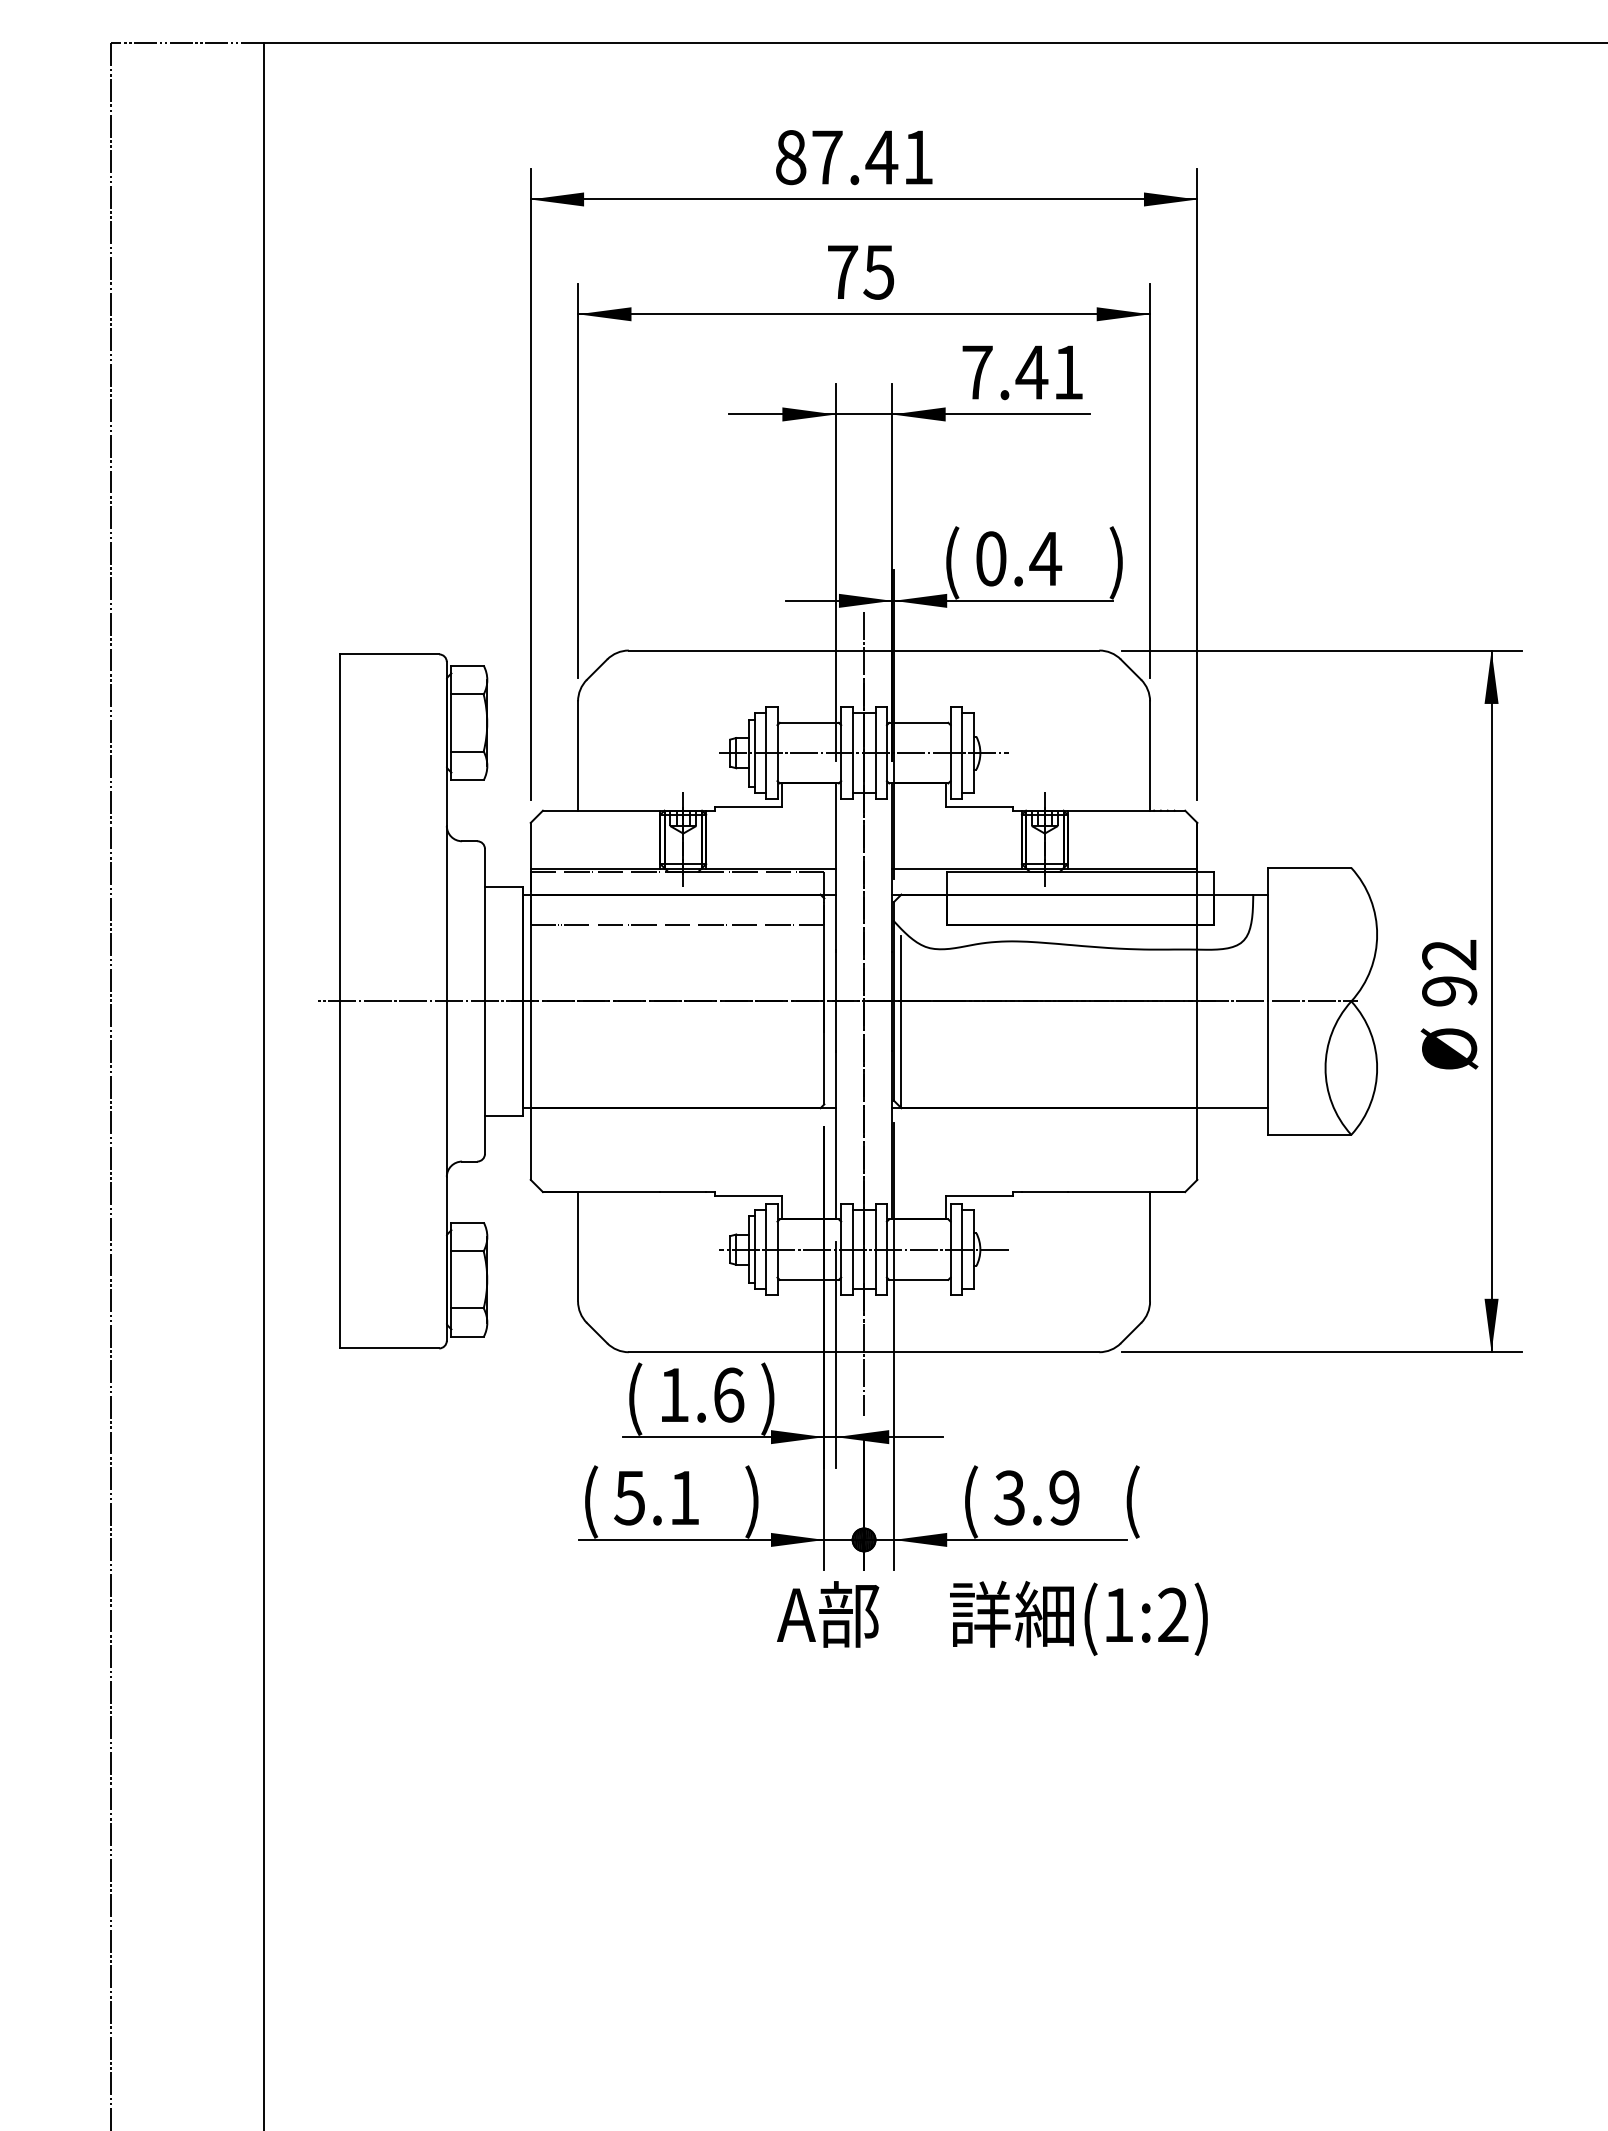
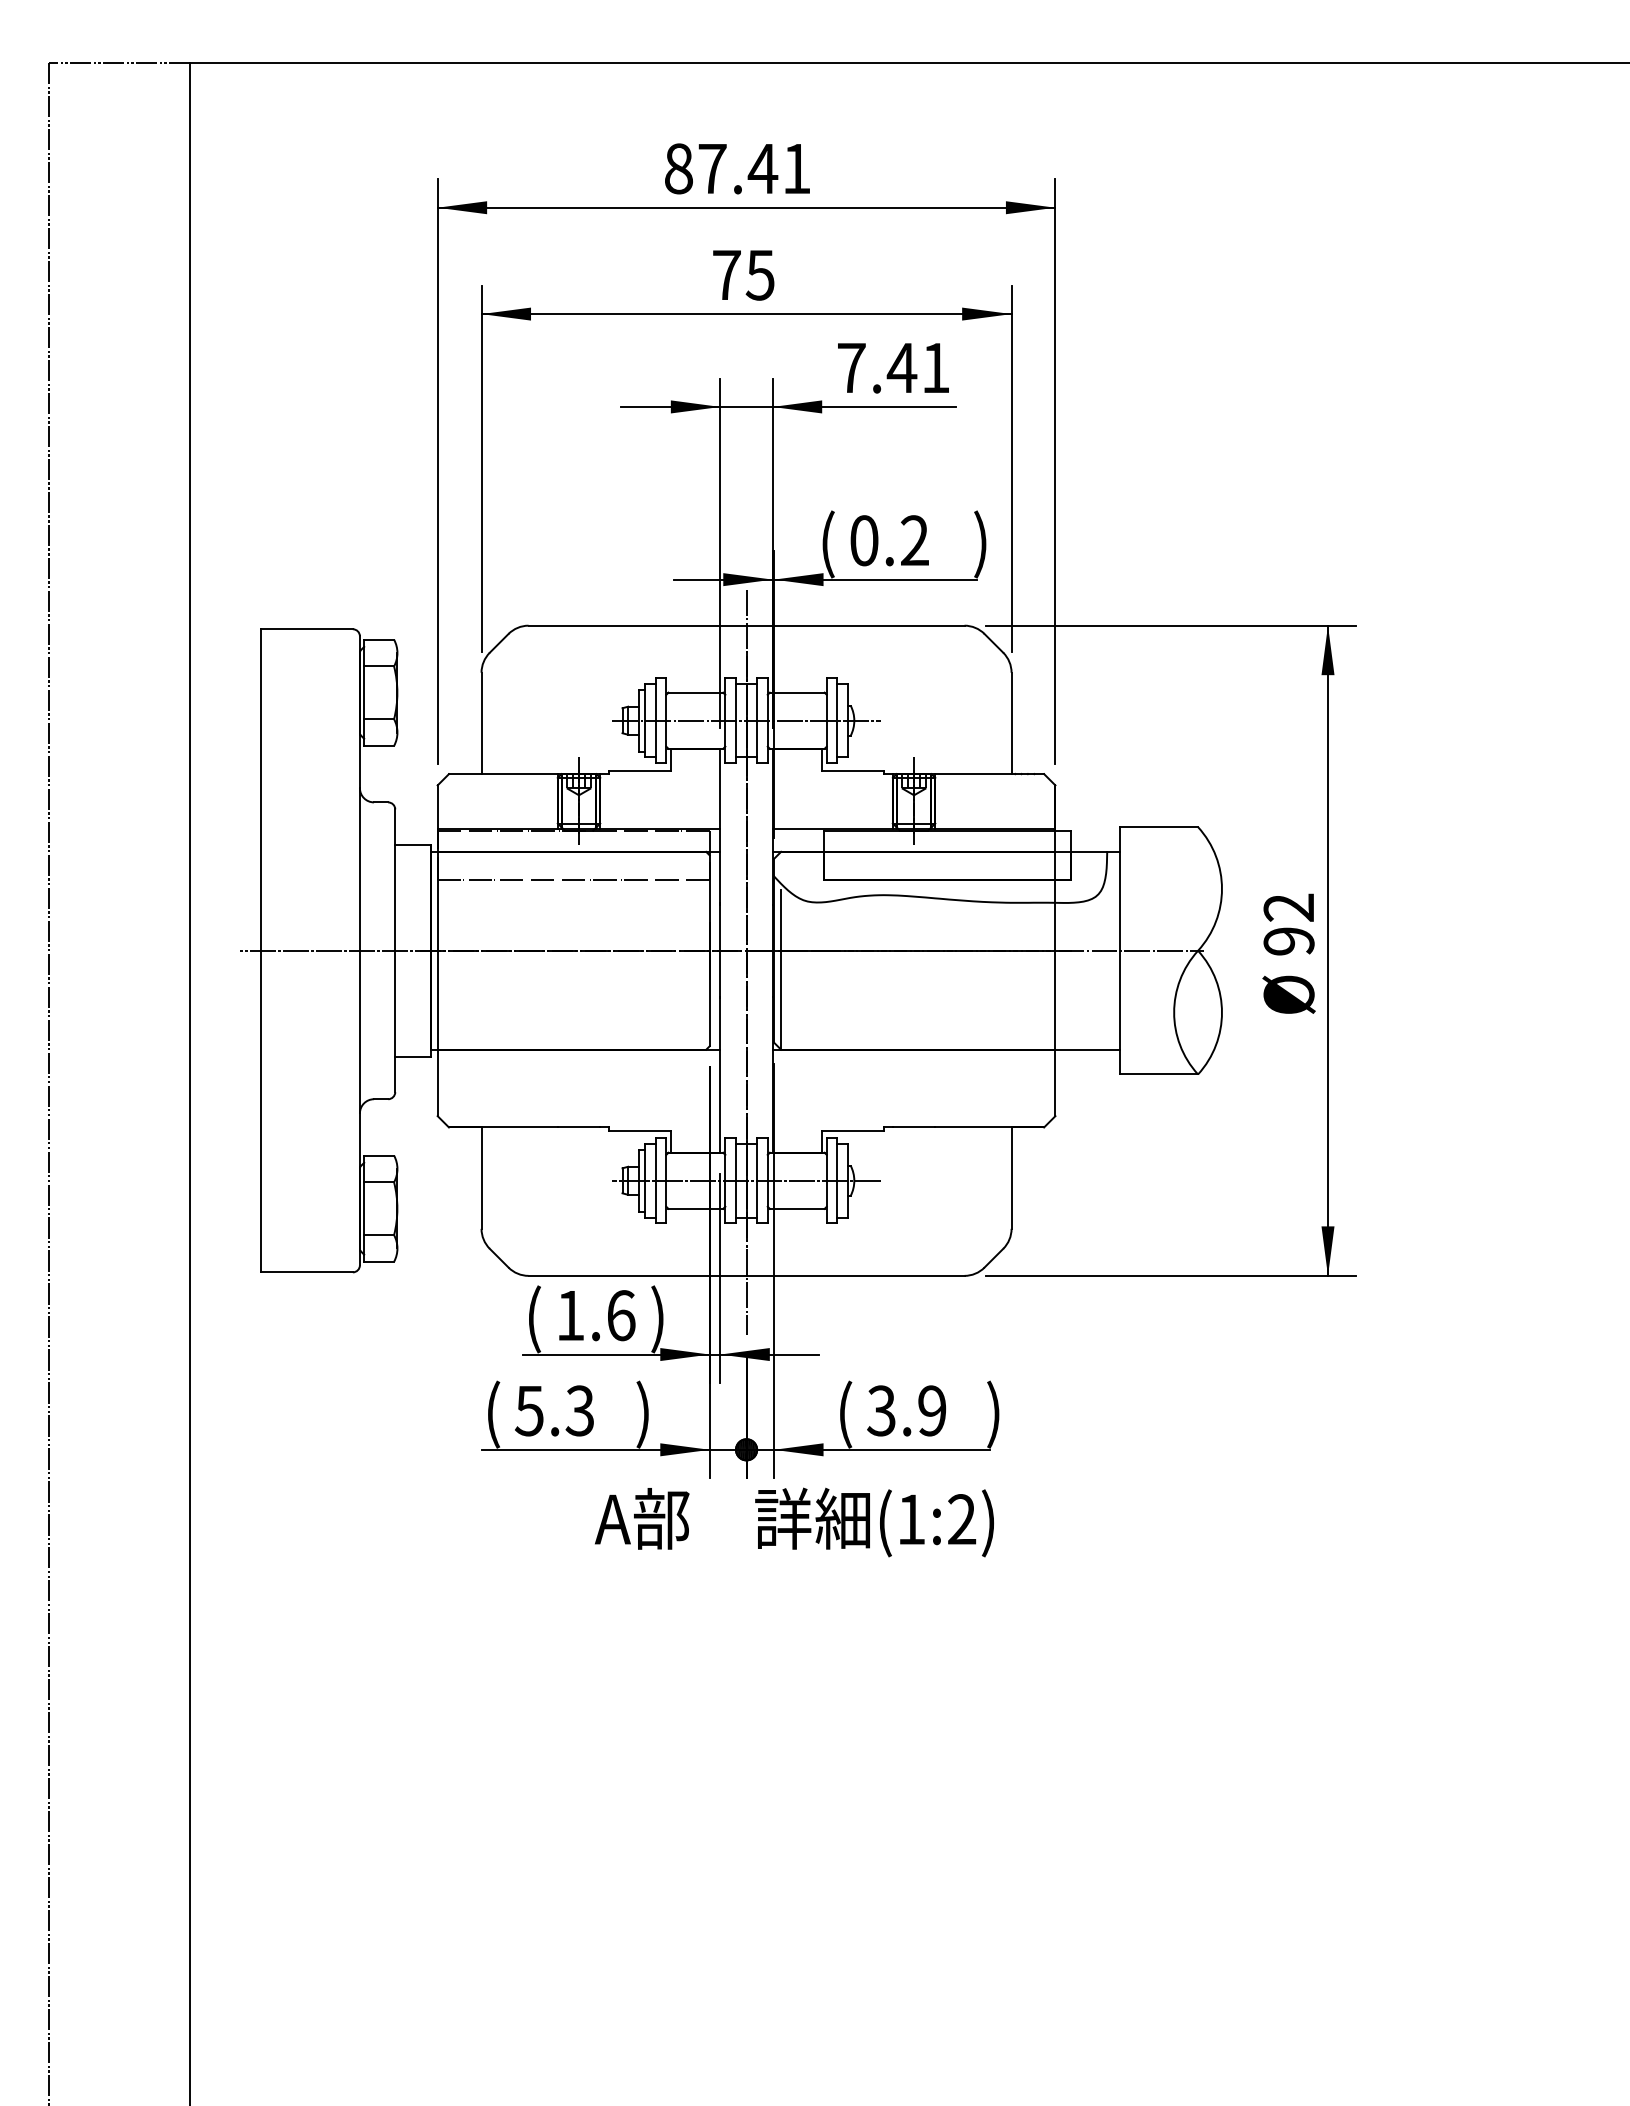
text: (1045, 558) -> (914, 540), 0.4 -> 0.2
text: (683, 1497) -> (579, 1410), 5.1 -> 5.3
text: (1131, 1501) -> (994, 1414), ( -> )
text: (992, 1618) -> (794, 1522), moved

